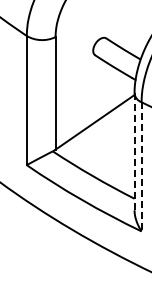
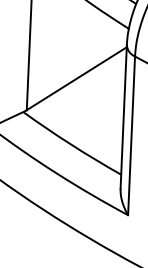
line: (134, 152) -> (123, 117), dashed -> solid
line: (141, 166) -> (131, 135), dashed -> solid

